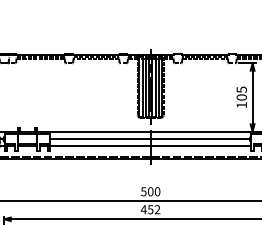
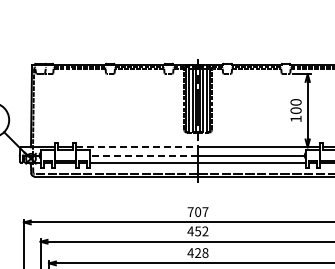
text: (241, 89) -> (295, 102), 105 -> 100
line: (94, 131) -> (137, 147), solid -> dashed
line: (99, 139) -> (143, 155), solid -> dashed
text: (150, 192) -> (197, 212), 500 -> 707

